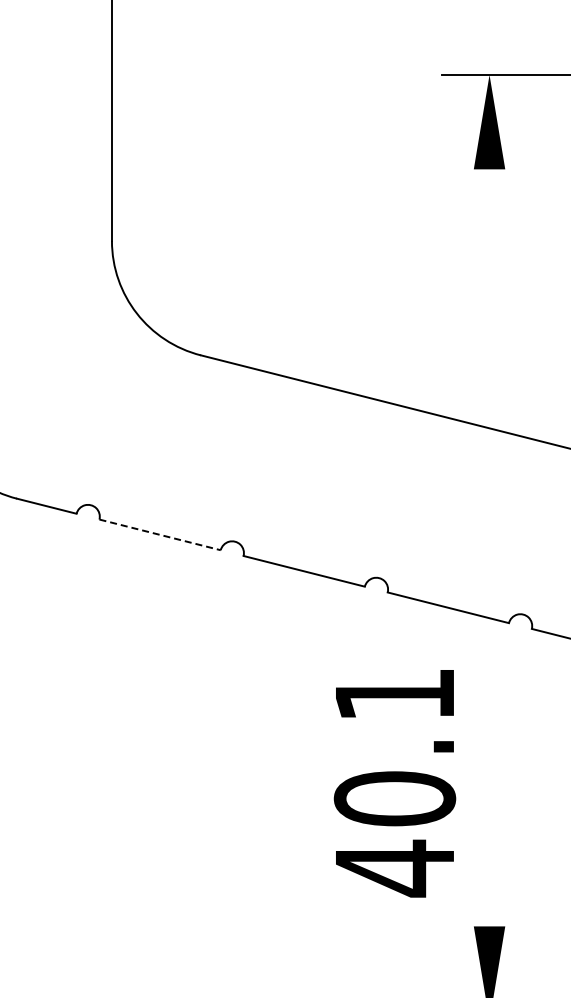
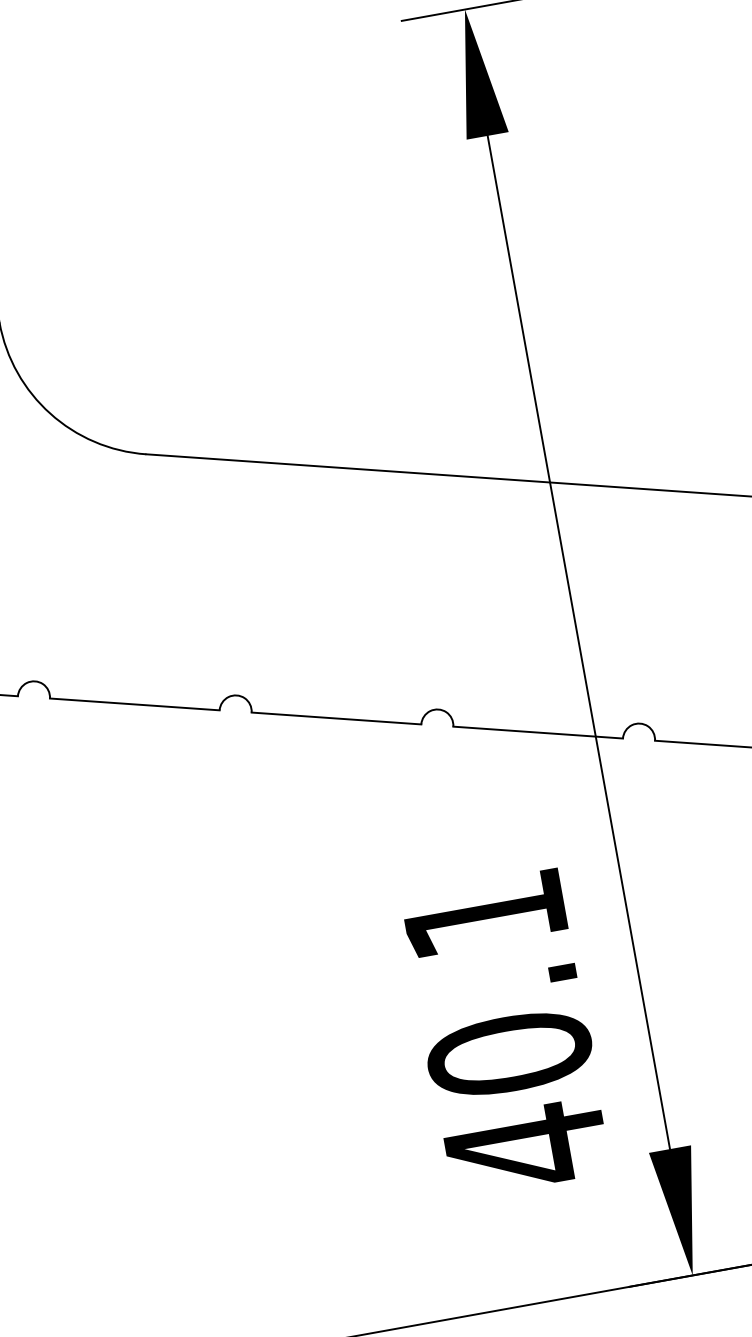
line: (160, 534) -> (135, 703), dashed -> solid
line: (489, 547) -> (578, 641), added
text: (394, 783) -> (505, 1033), moved

